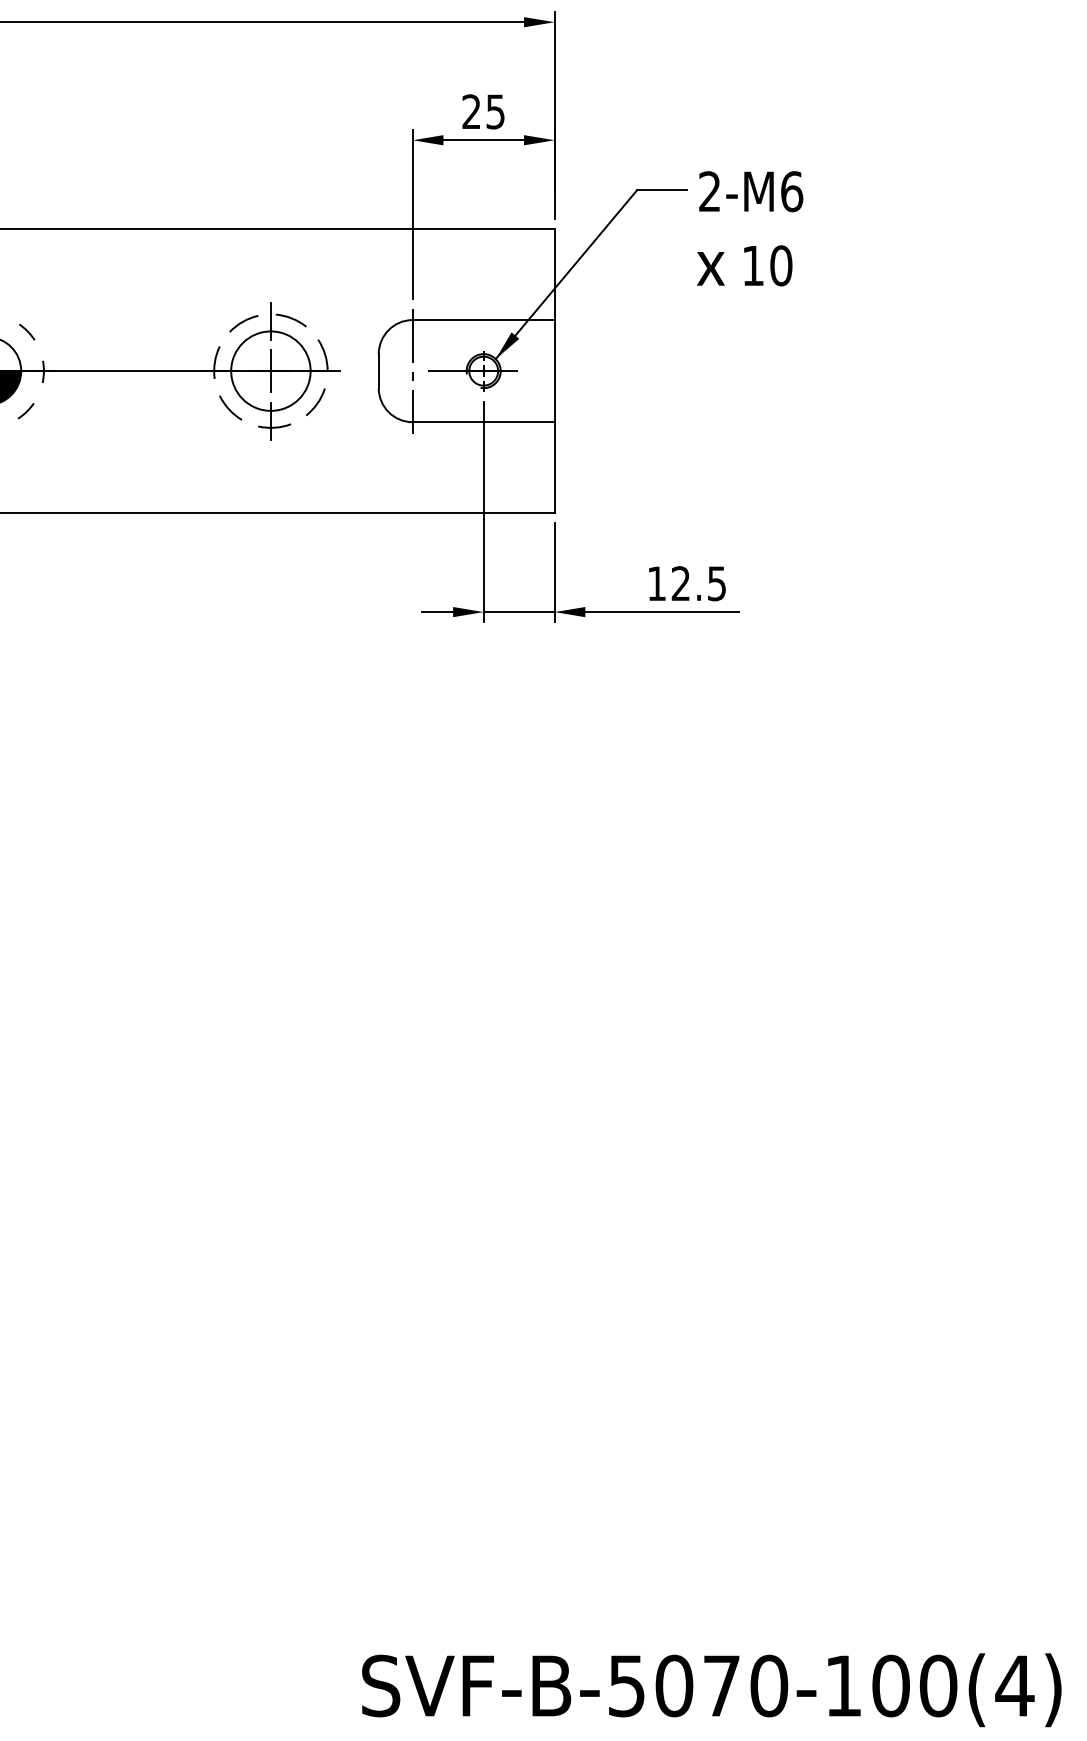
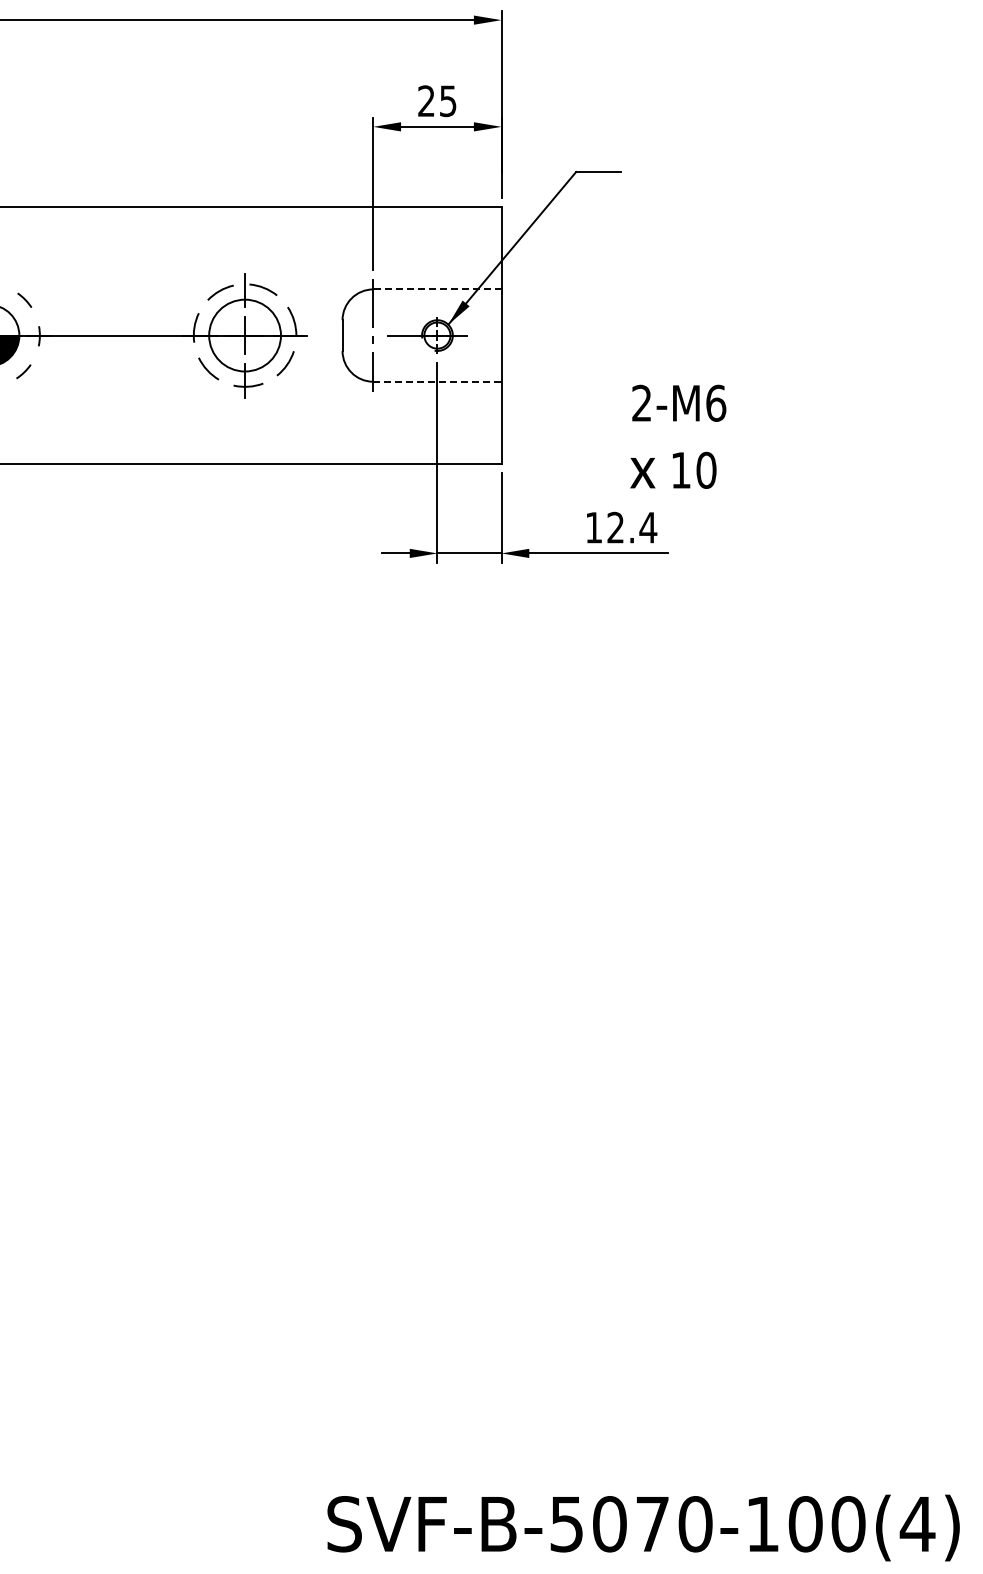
text: (750, 228) -> (678, 436), moved
line: (482, 320) -> (436, 289), solid -> dashed
line: (483, 421) -> (437, 381), solid -> dashed
text: (717, 583) -> (648, 527), 12.5 -> 12.4

